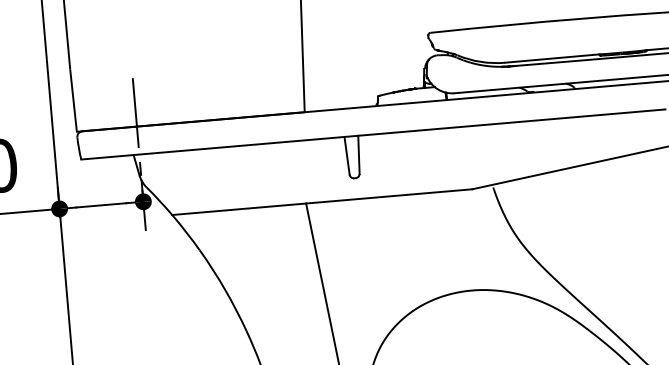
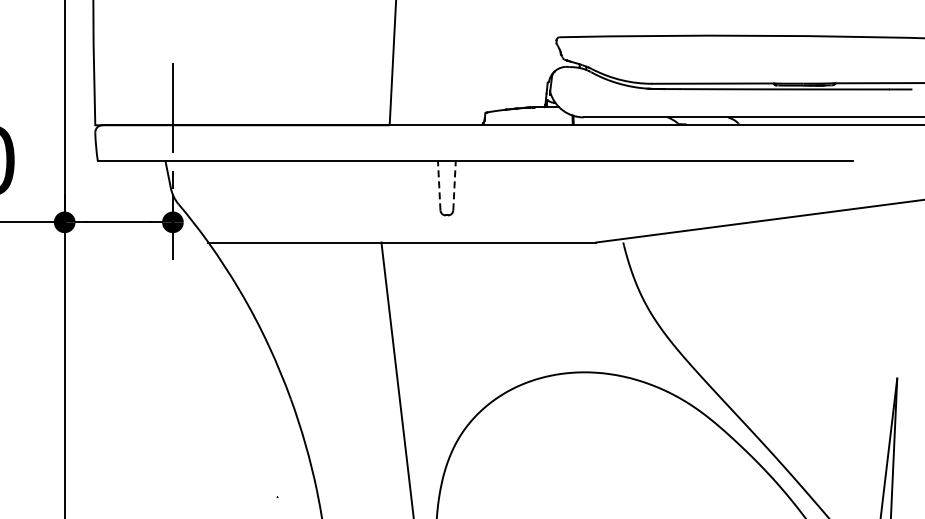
line: (358, 154) -> (454, 185), solid -> dashed
line: (347, 155) -> (439, 185), solid -> dashed

